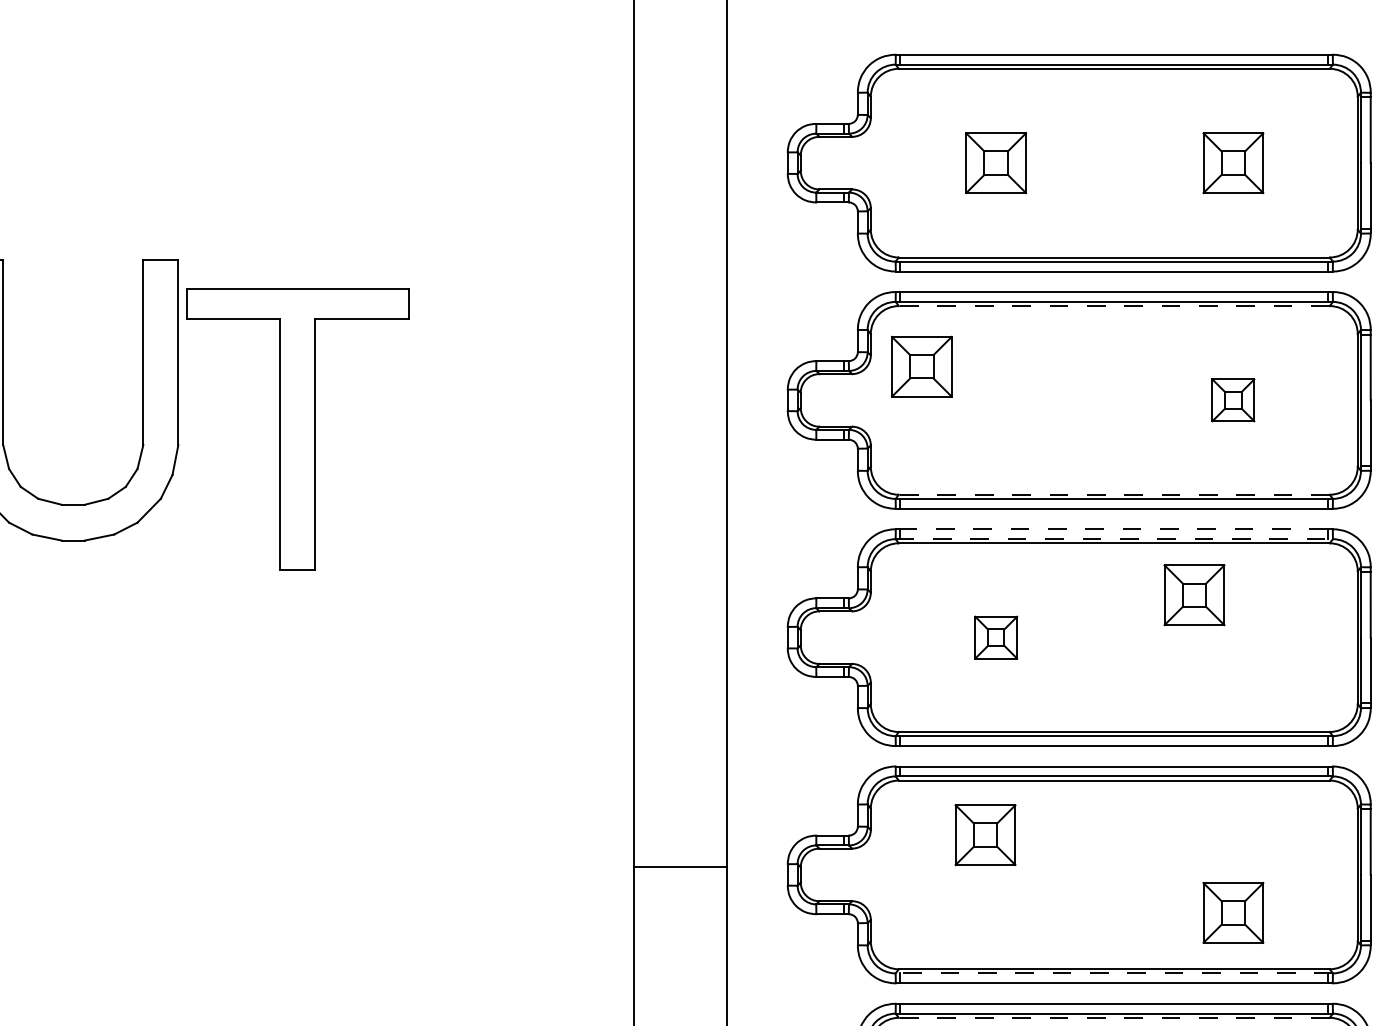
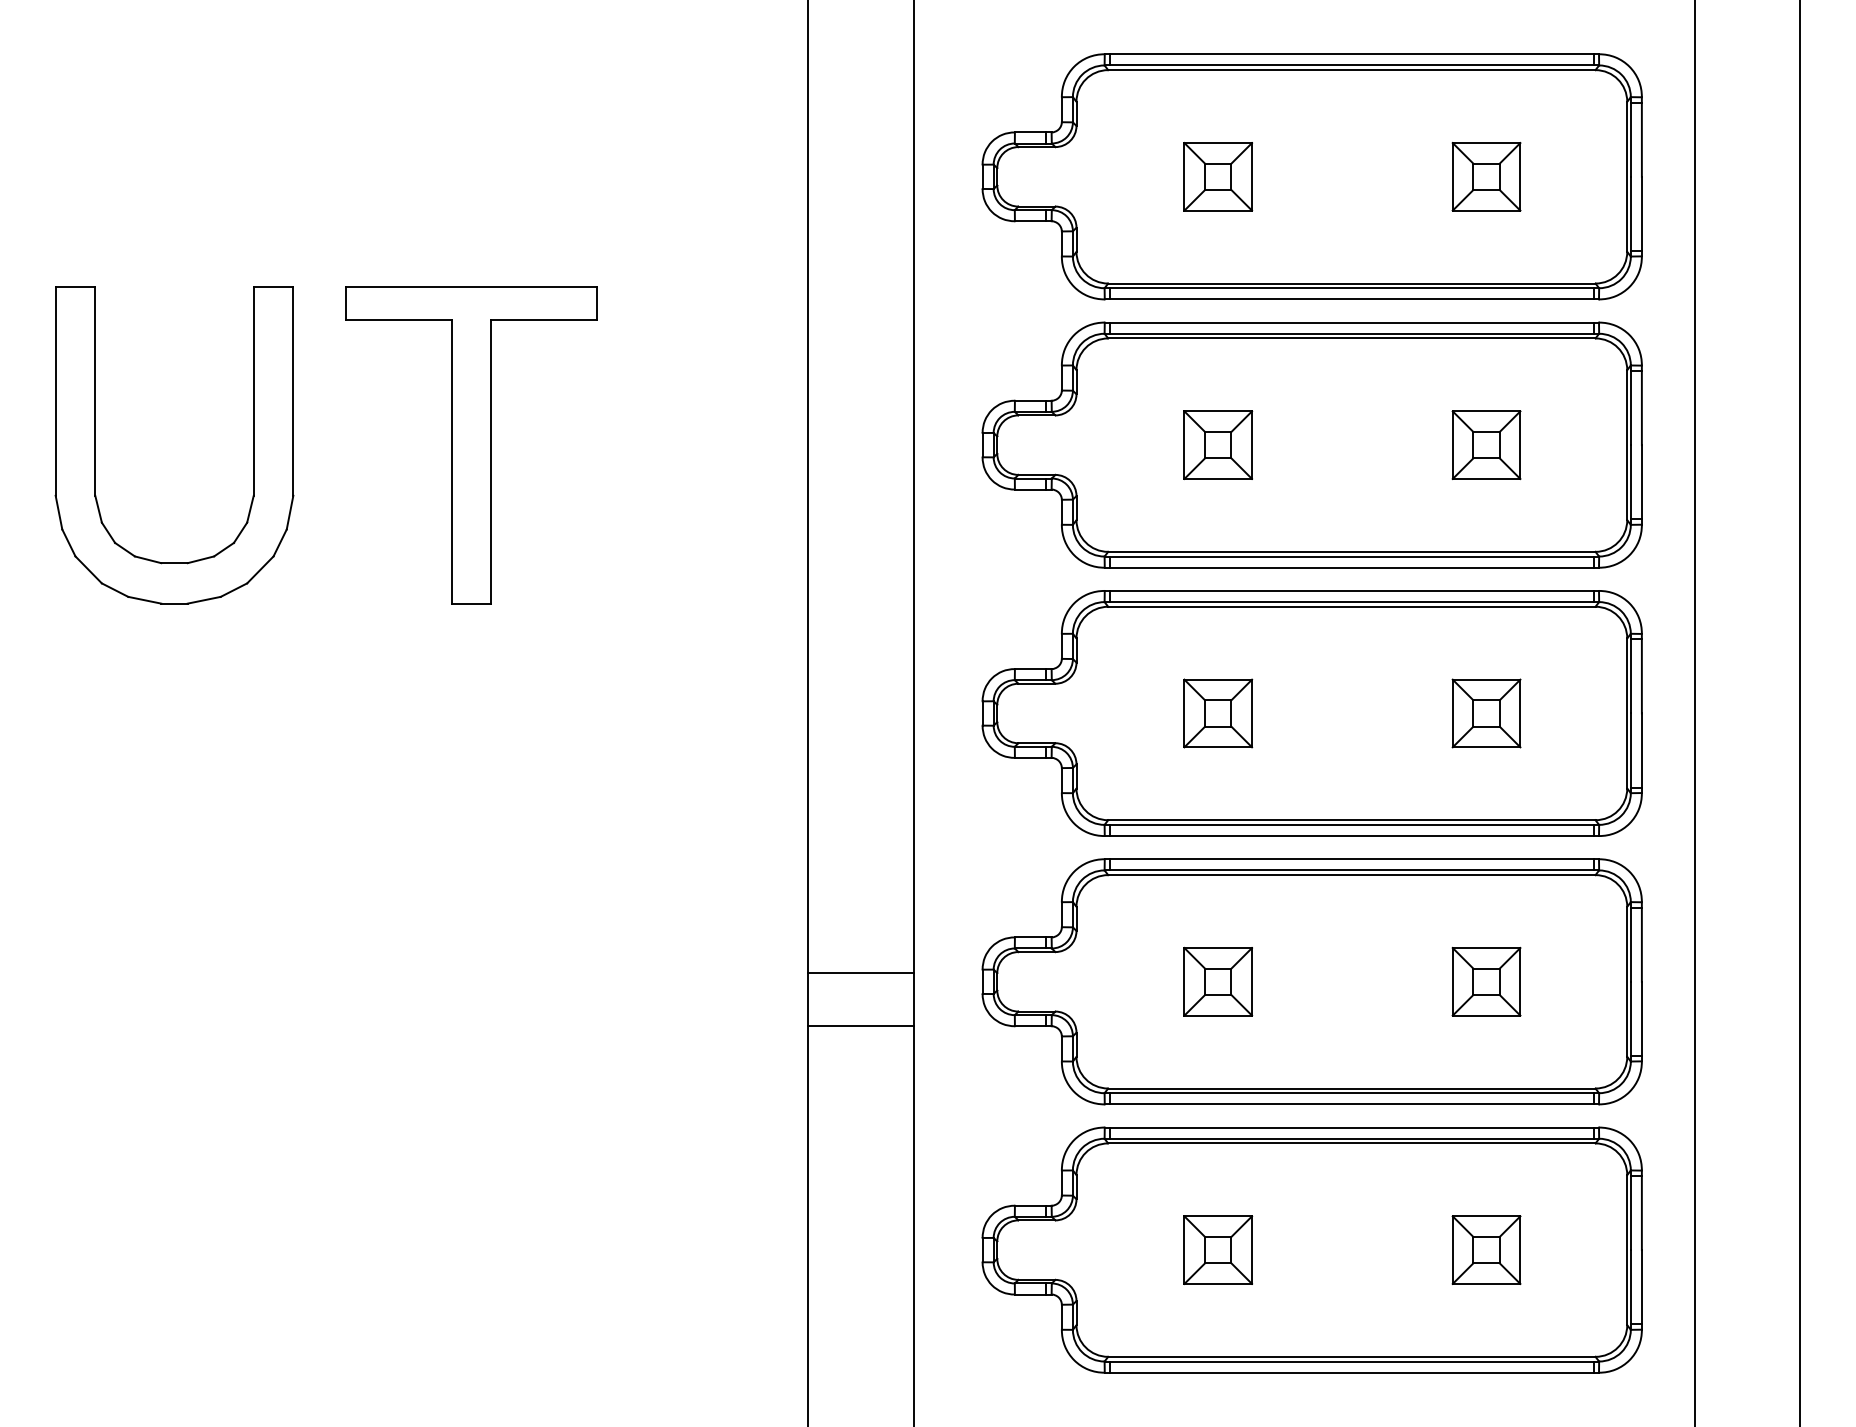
line: (1113, 306) -> (1351, 338), dashed -> solid
part: (922, 366) -> (1218, 444), moved
part: (1233, 399) -> (1486, 444), size x1.43
part: (297, 429) -> (471, 445), moved
line: (1113, 494) -> (1351, 551), dashed -> solid
line: (1113, 528) -> (1351, 590), dashed -> solid
line: (1114, 539) -> (1352, 602), dashed -> solid
part: (1194, 595) -> (1486, 713), moved
part: (996, 637) -> (1218, 713), size x1.43
part: (985, 834) -> (1218, 981), moved
part: (1233, 912) -> (1486, 981), moved
line: (680, 914) -> (861, 1026), added
line: (1113, 973) -> (1351, 1093), dashed -> solid
line: (1113, 1017) -> (1351, 1143), dashed -> solid

